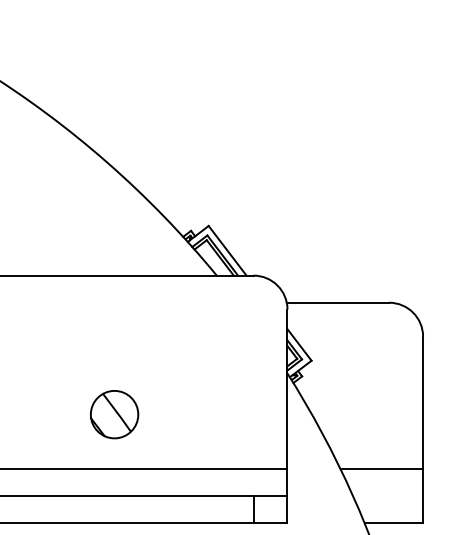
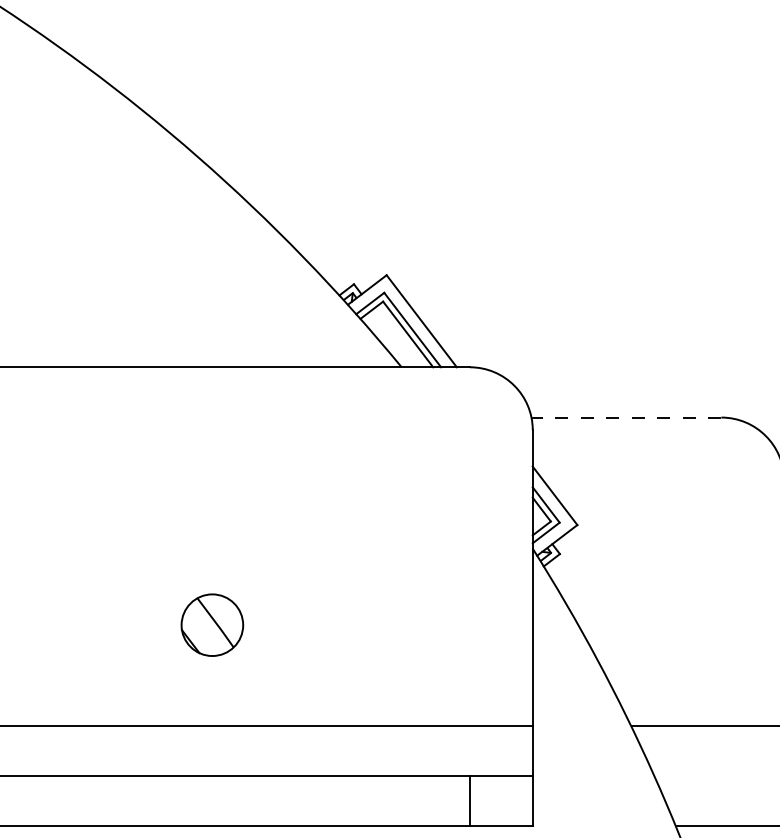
line: (337, 302) -> (625, 417), solid -> dashed
part: (114, 414) -> (212, 624), size x0.7

